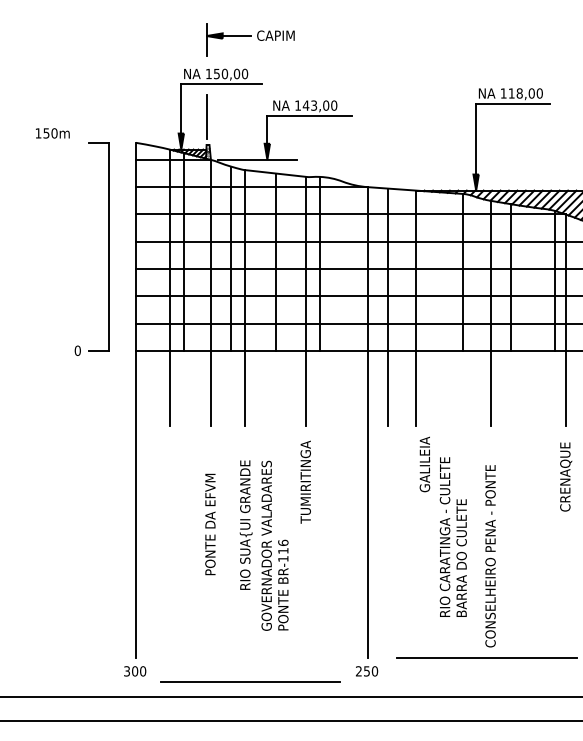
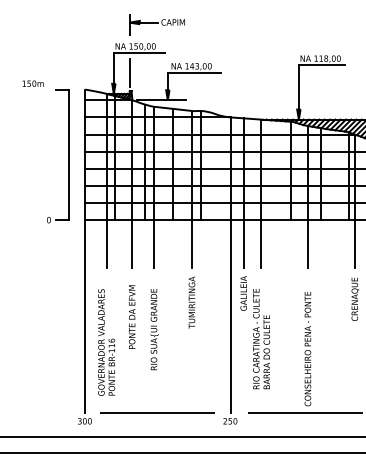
text: (209, 523) -> (131, 316), moved
text: (442, 526) -> (254, 332), moved
text: (274, 545) -> (106, 342), moved
line: (250, 681) -> (157, 412), moved

